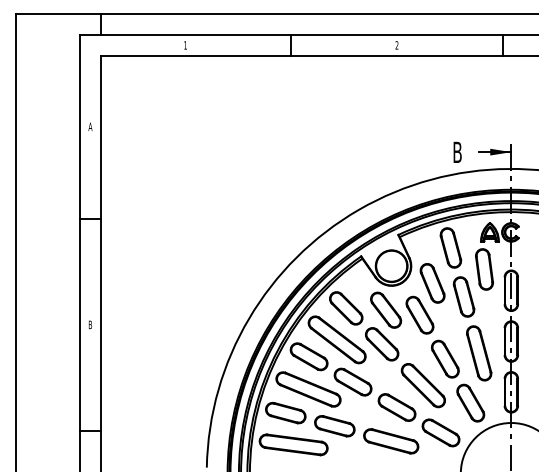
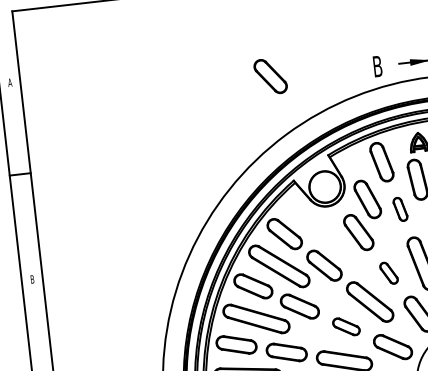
part: (463, 296) -> (399, 209), size x0.6
part: (386, 309) -> (271, 75), moved
part: (445, 358) -> (389, 272), size x0.6
part: (396, 407) -> (345, 326), size x0.7

